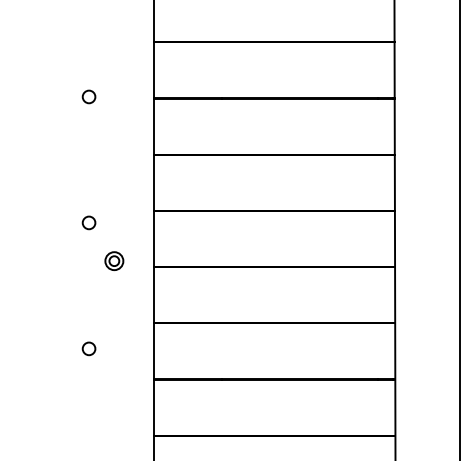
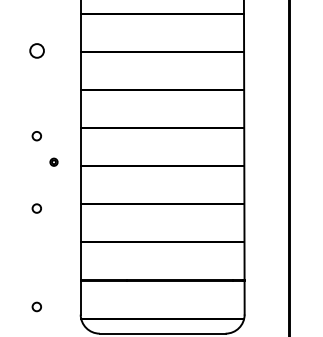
circle: (88, 96) -> (36, 50), size x1.6
part: (113, 261) -> (53, 162), size x0.6
circle: (88, 348) -> (36, 208), moved

